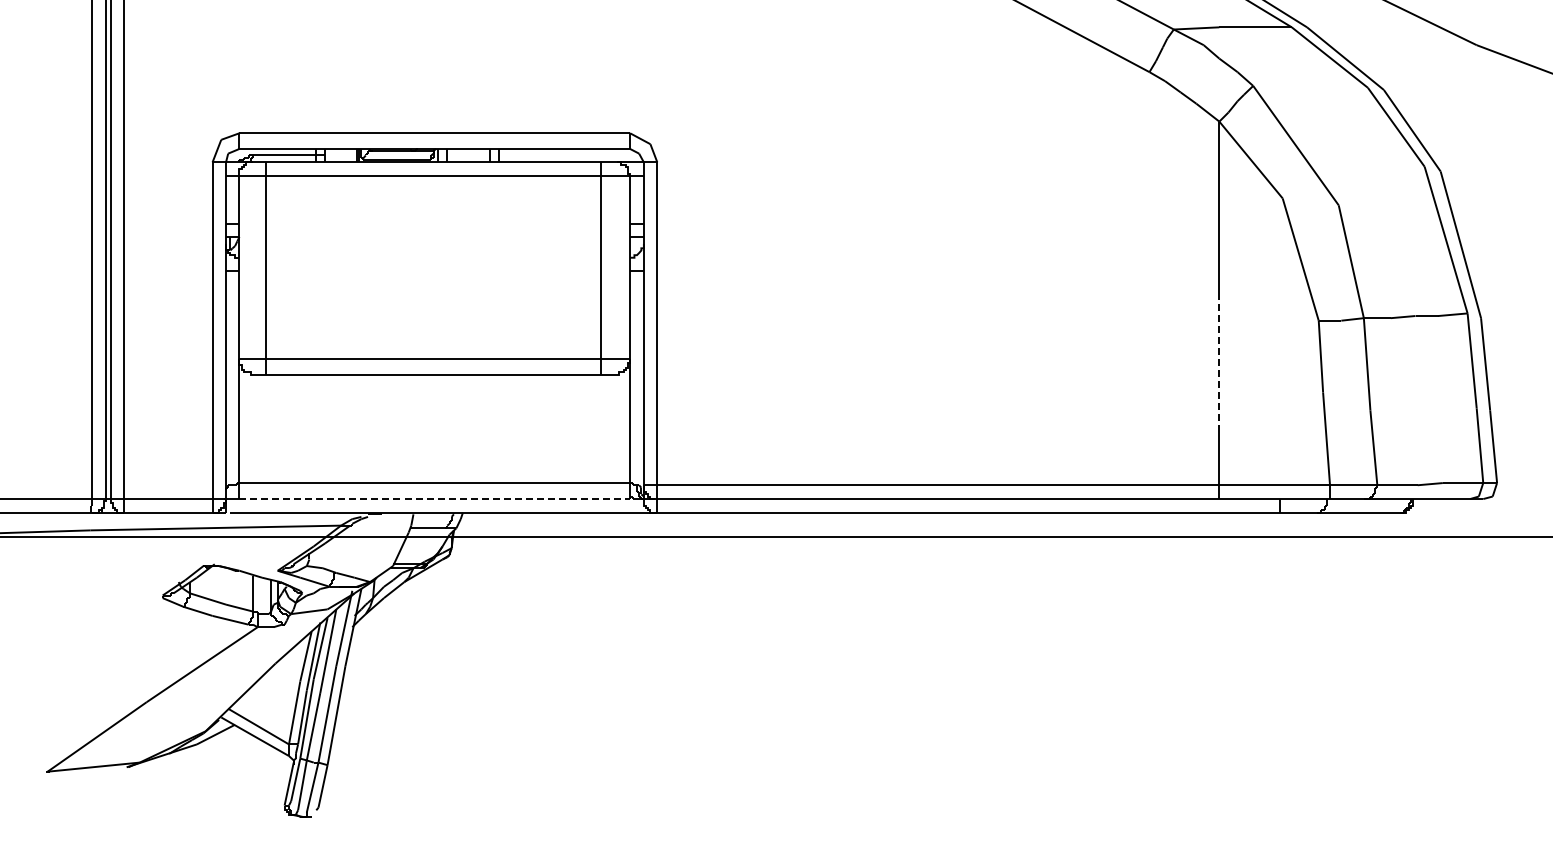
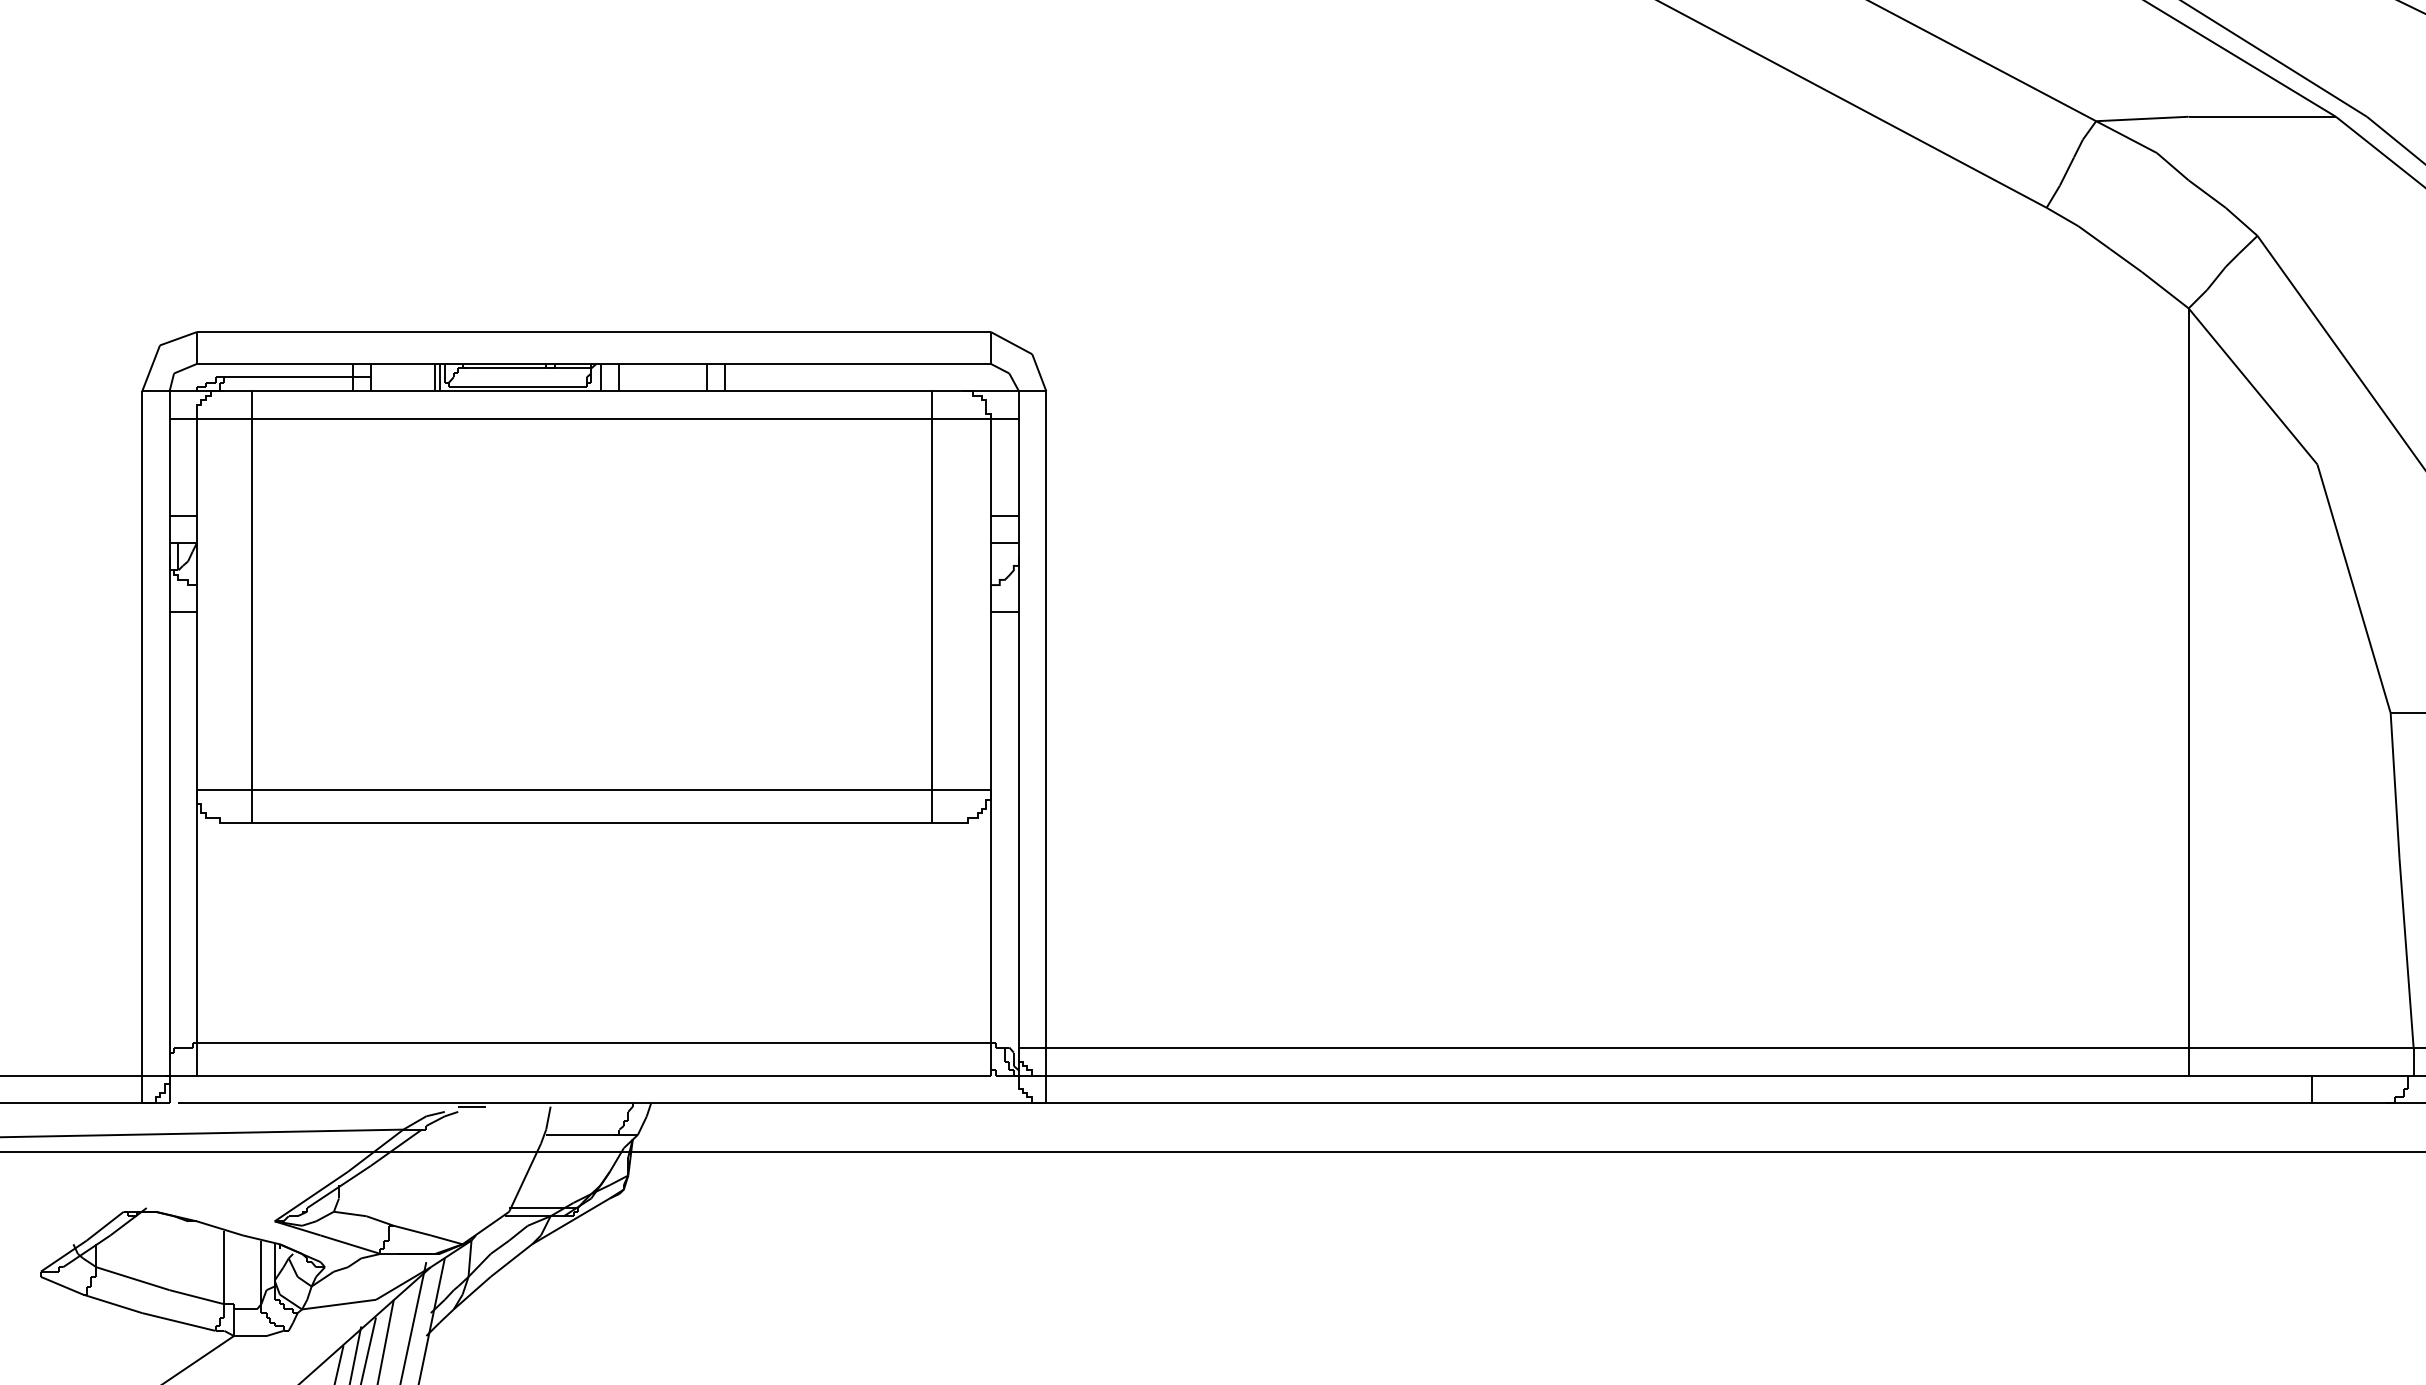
line: (1219, 361) -> (2188, 795), dashed -> solid
line: (435, 499) -> (595, 1076), dashed -> solid

